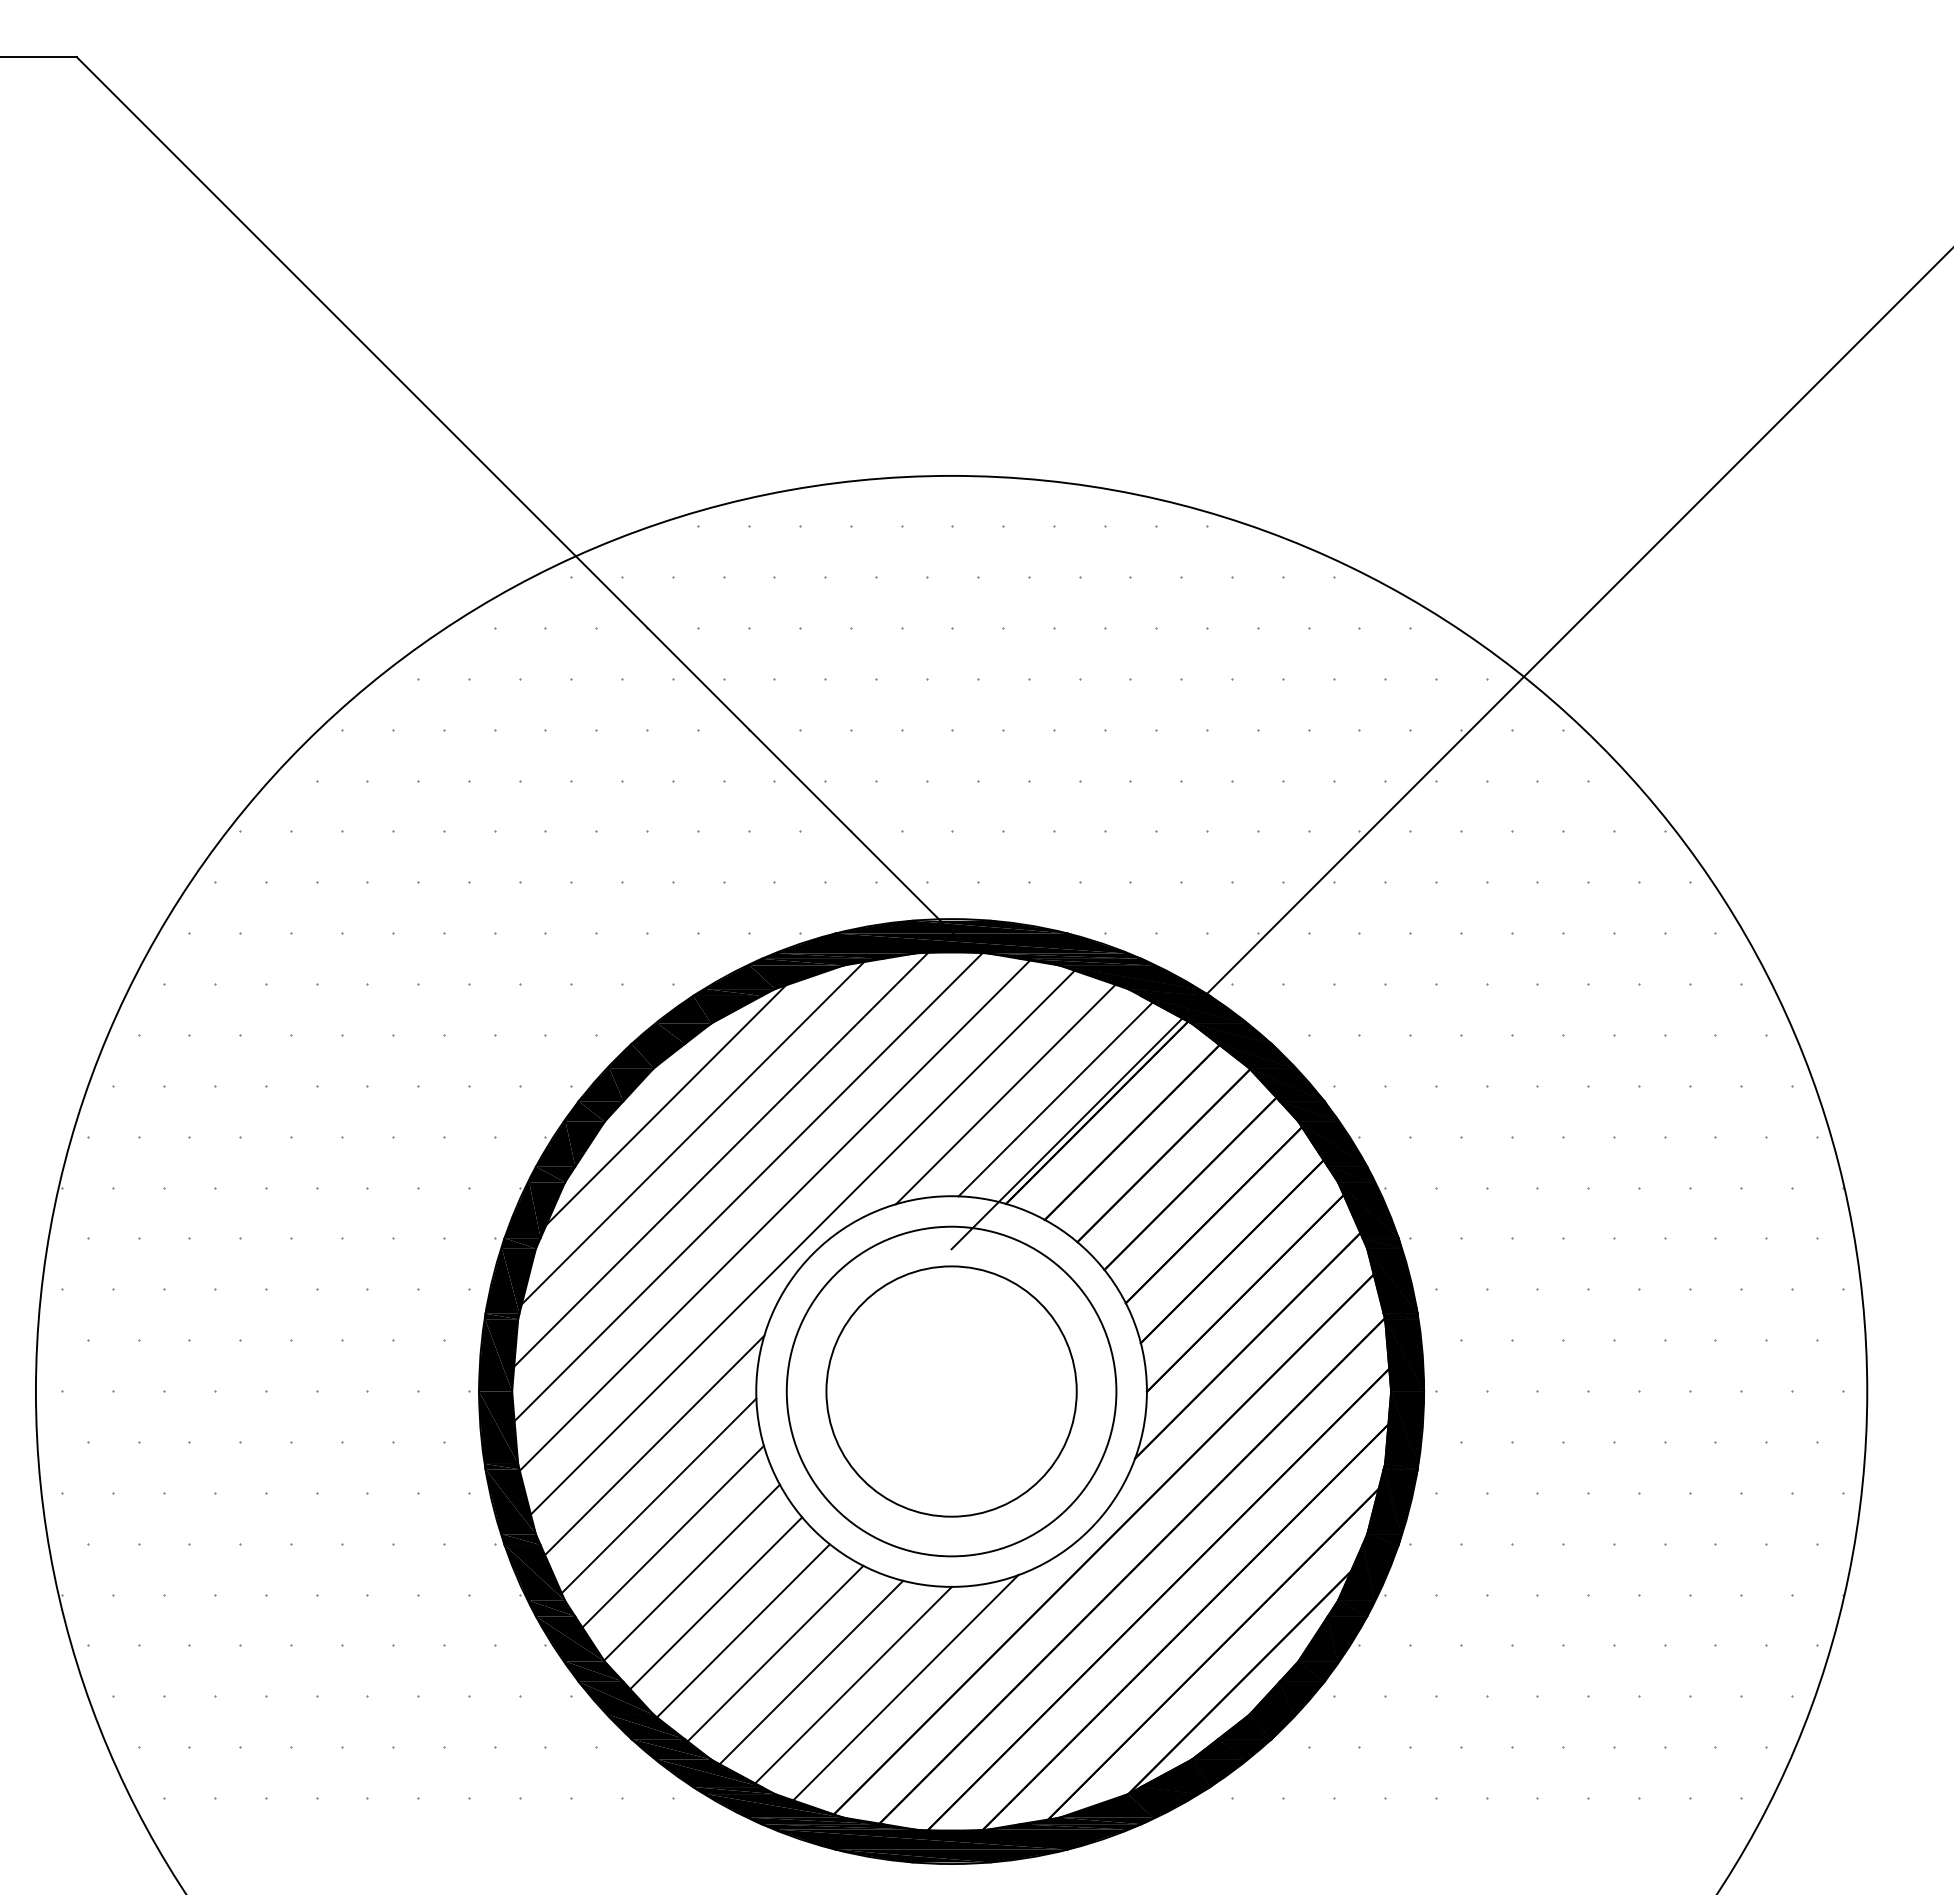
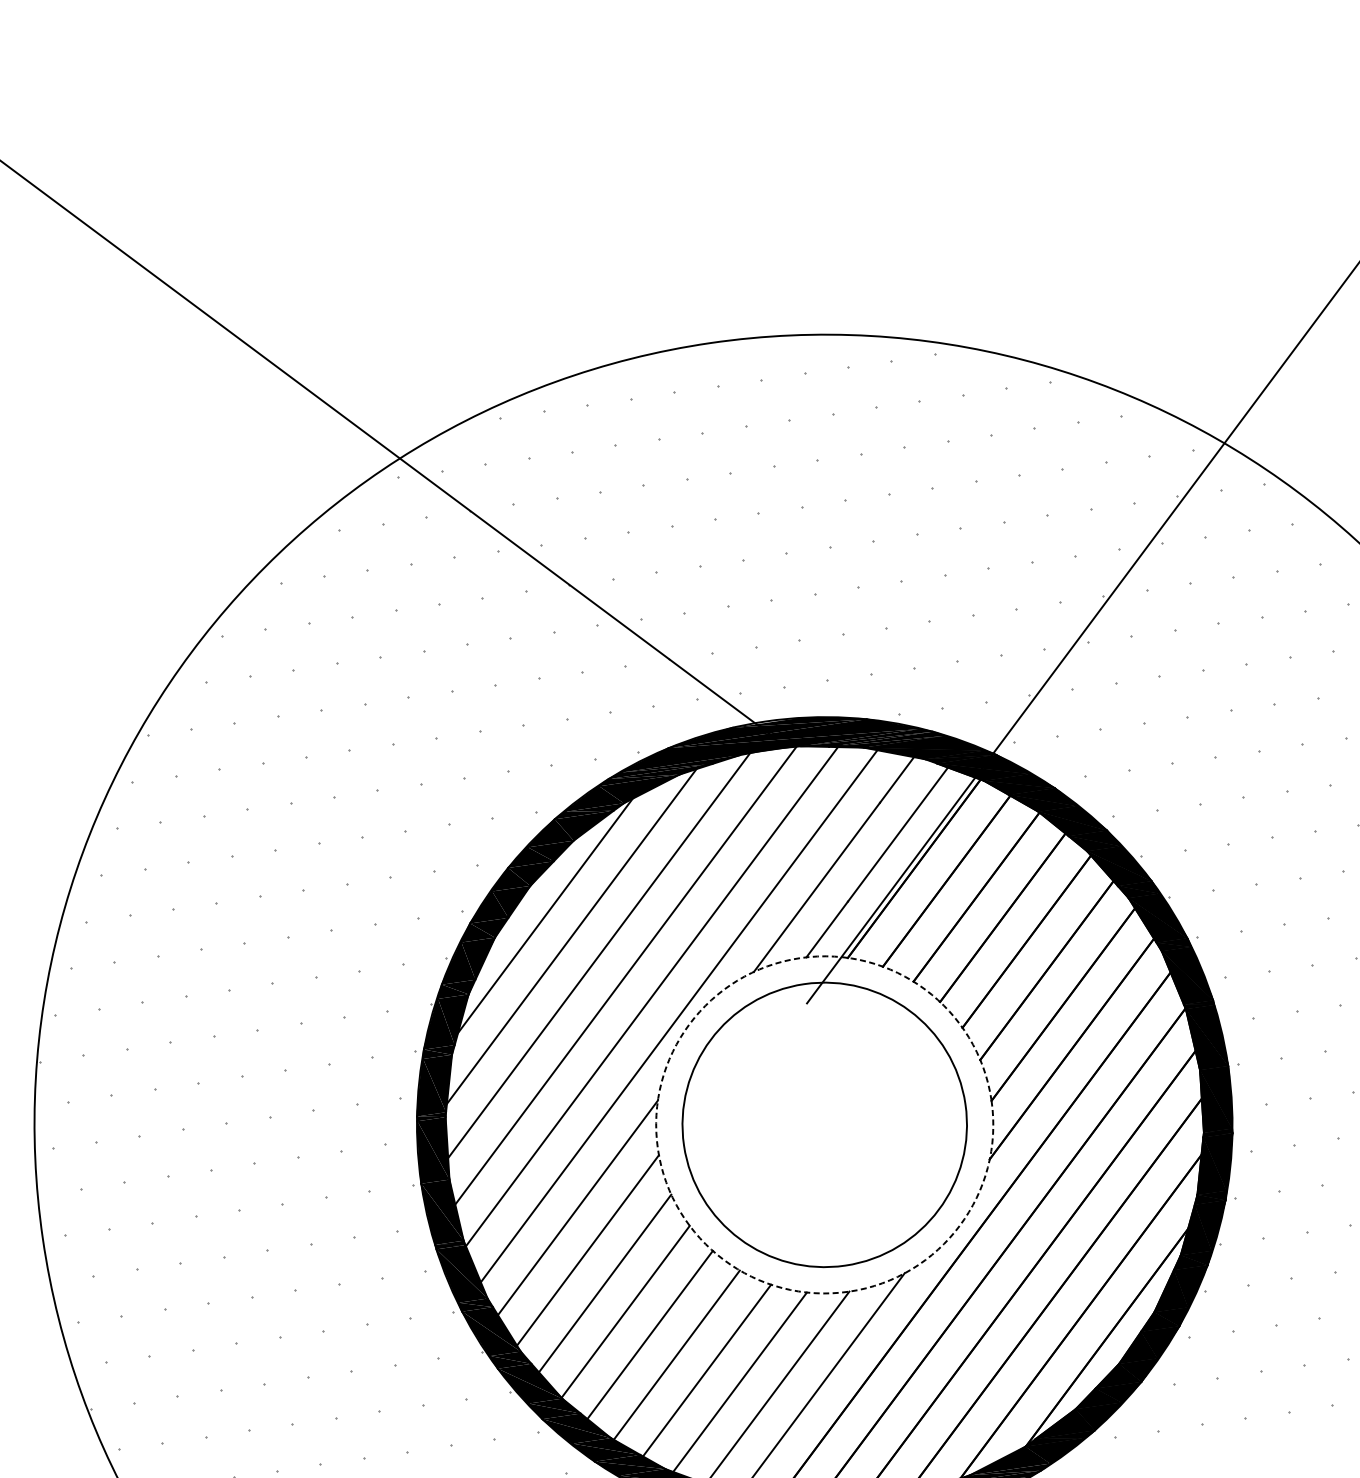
circle: (951, 1391) -> (824, 1124), removed
circle: (951, 1391) -> (824, 1124), solid -> dashed

